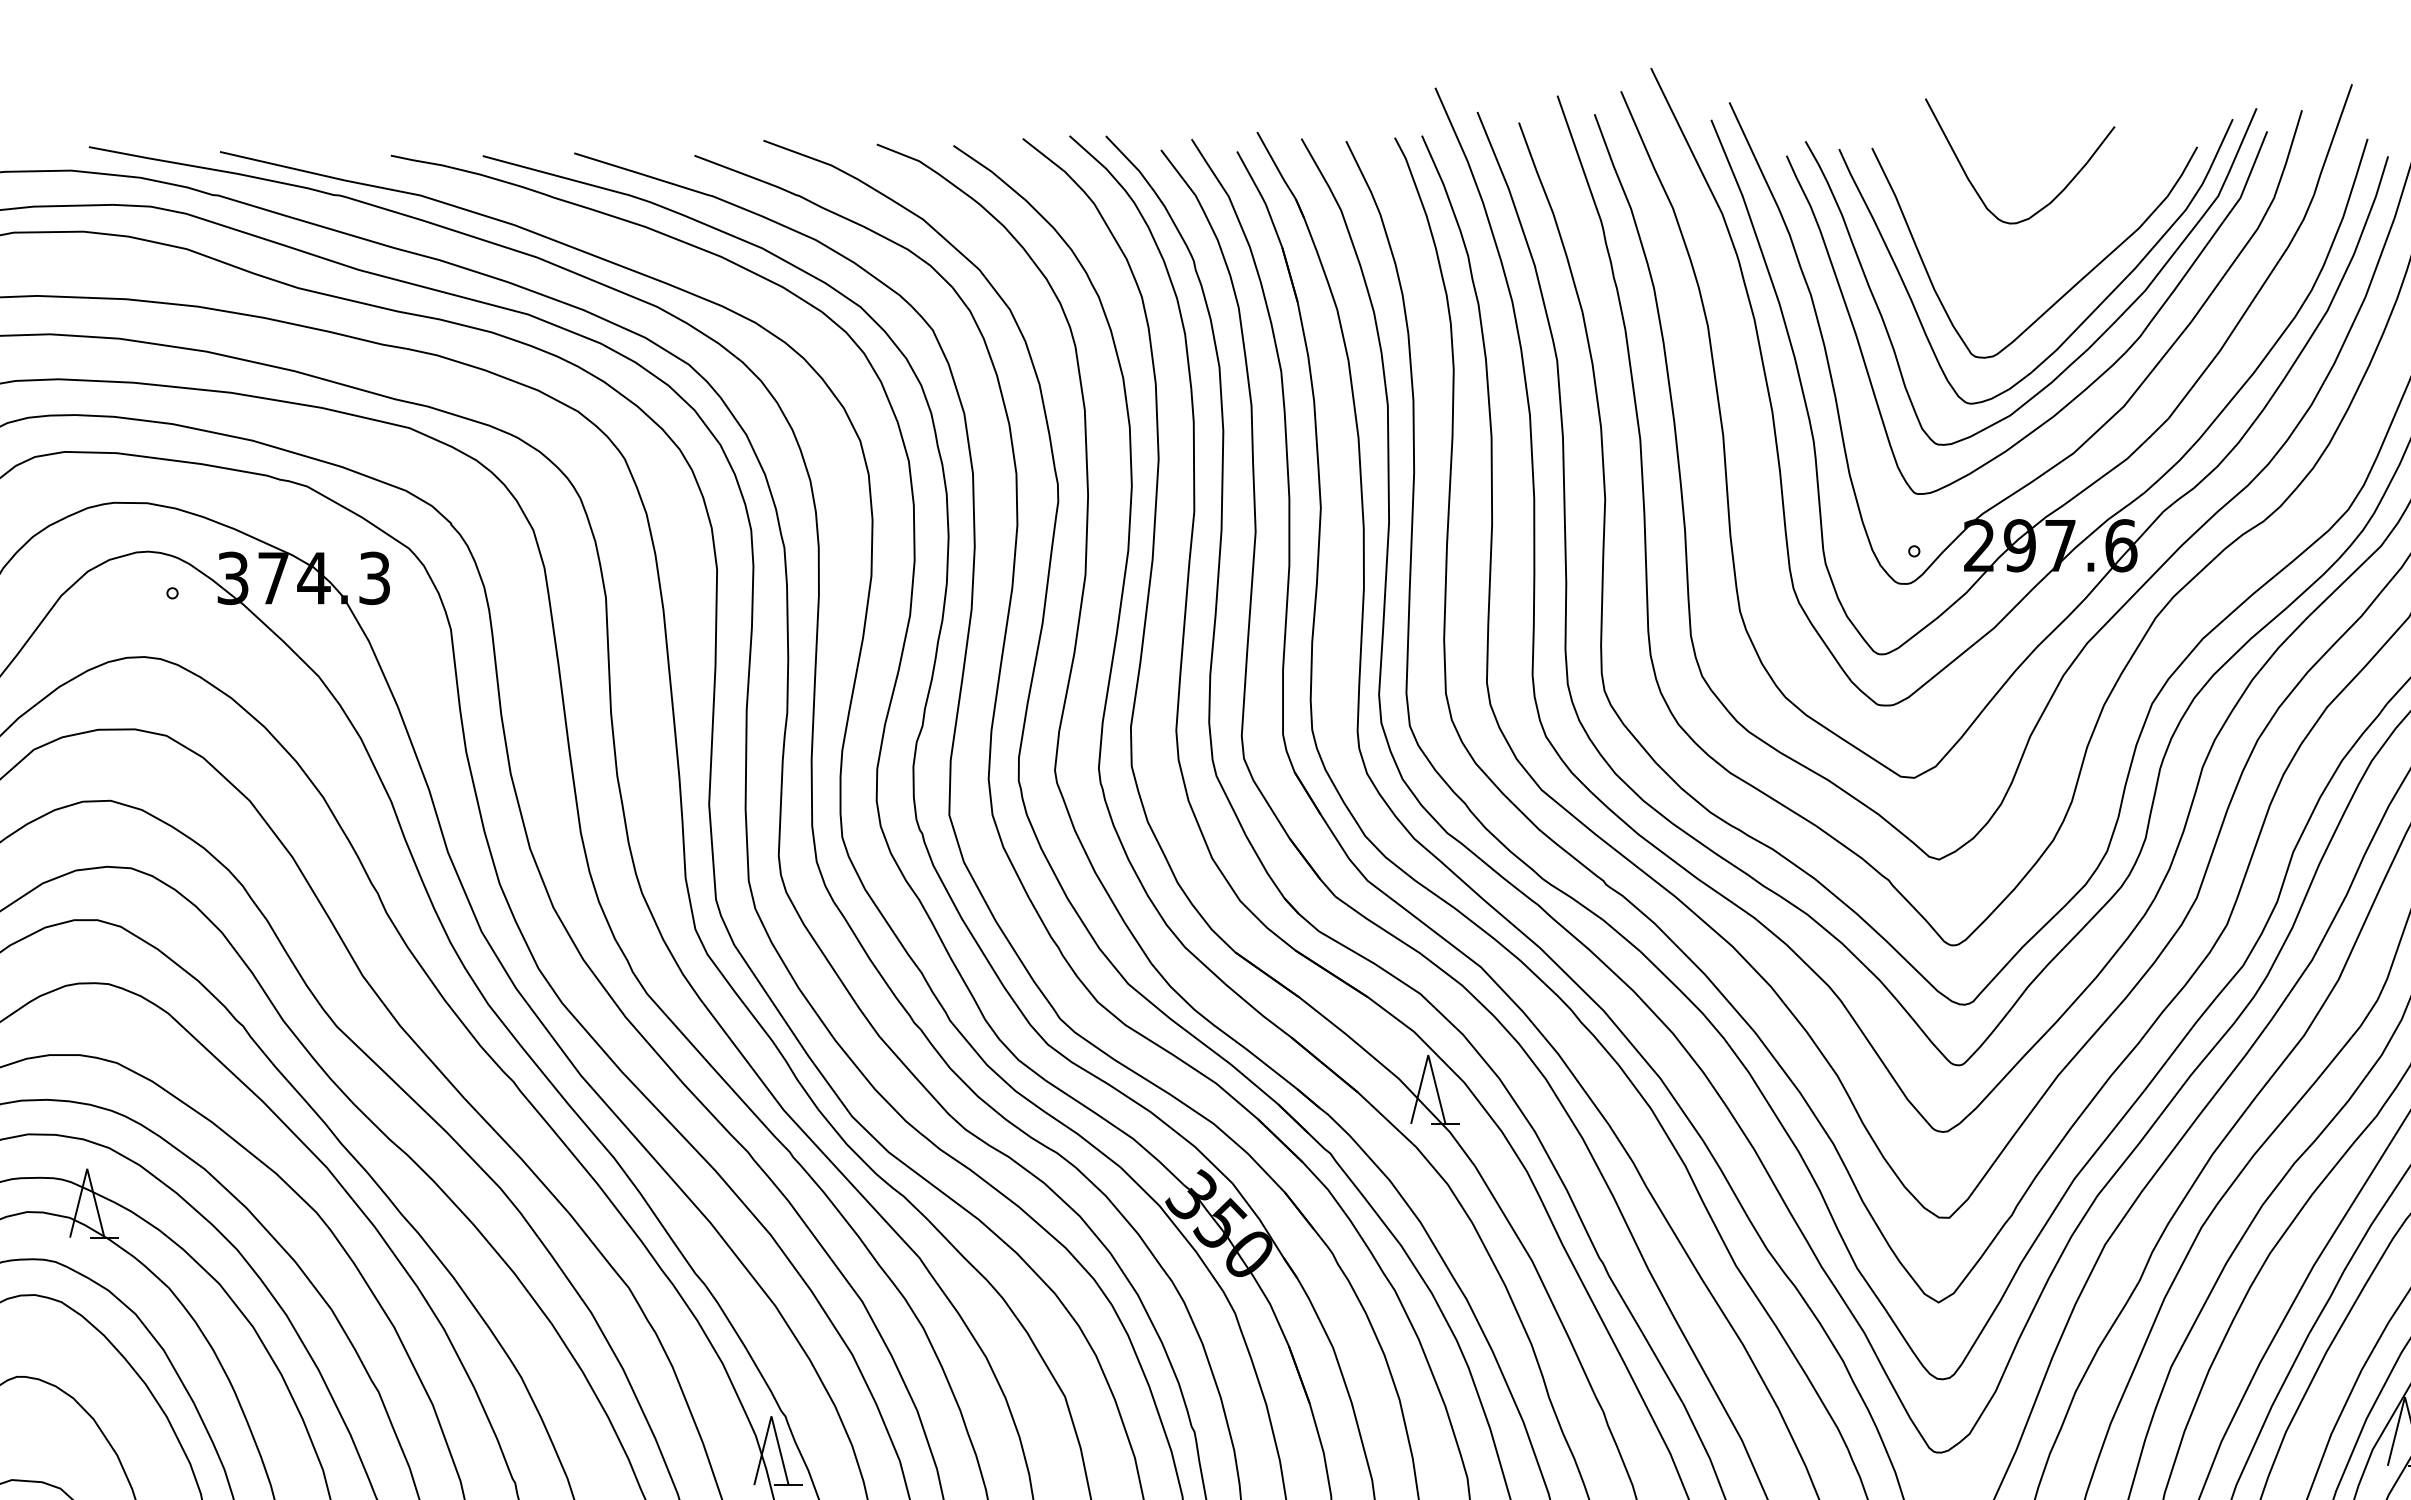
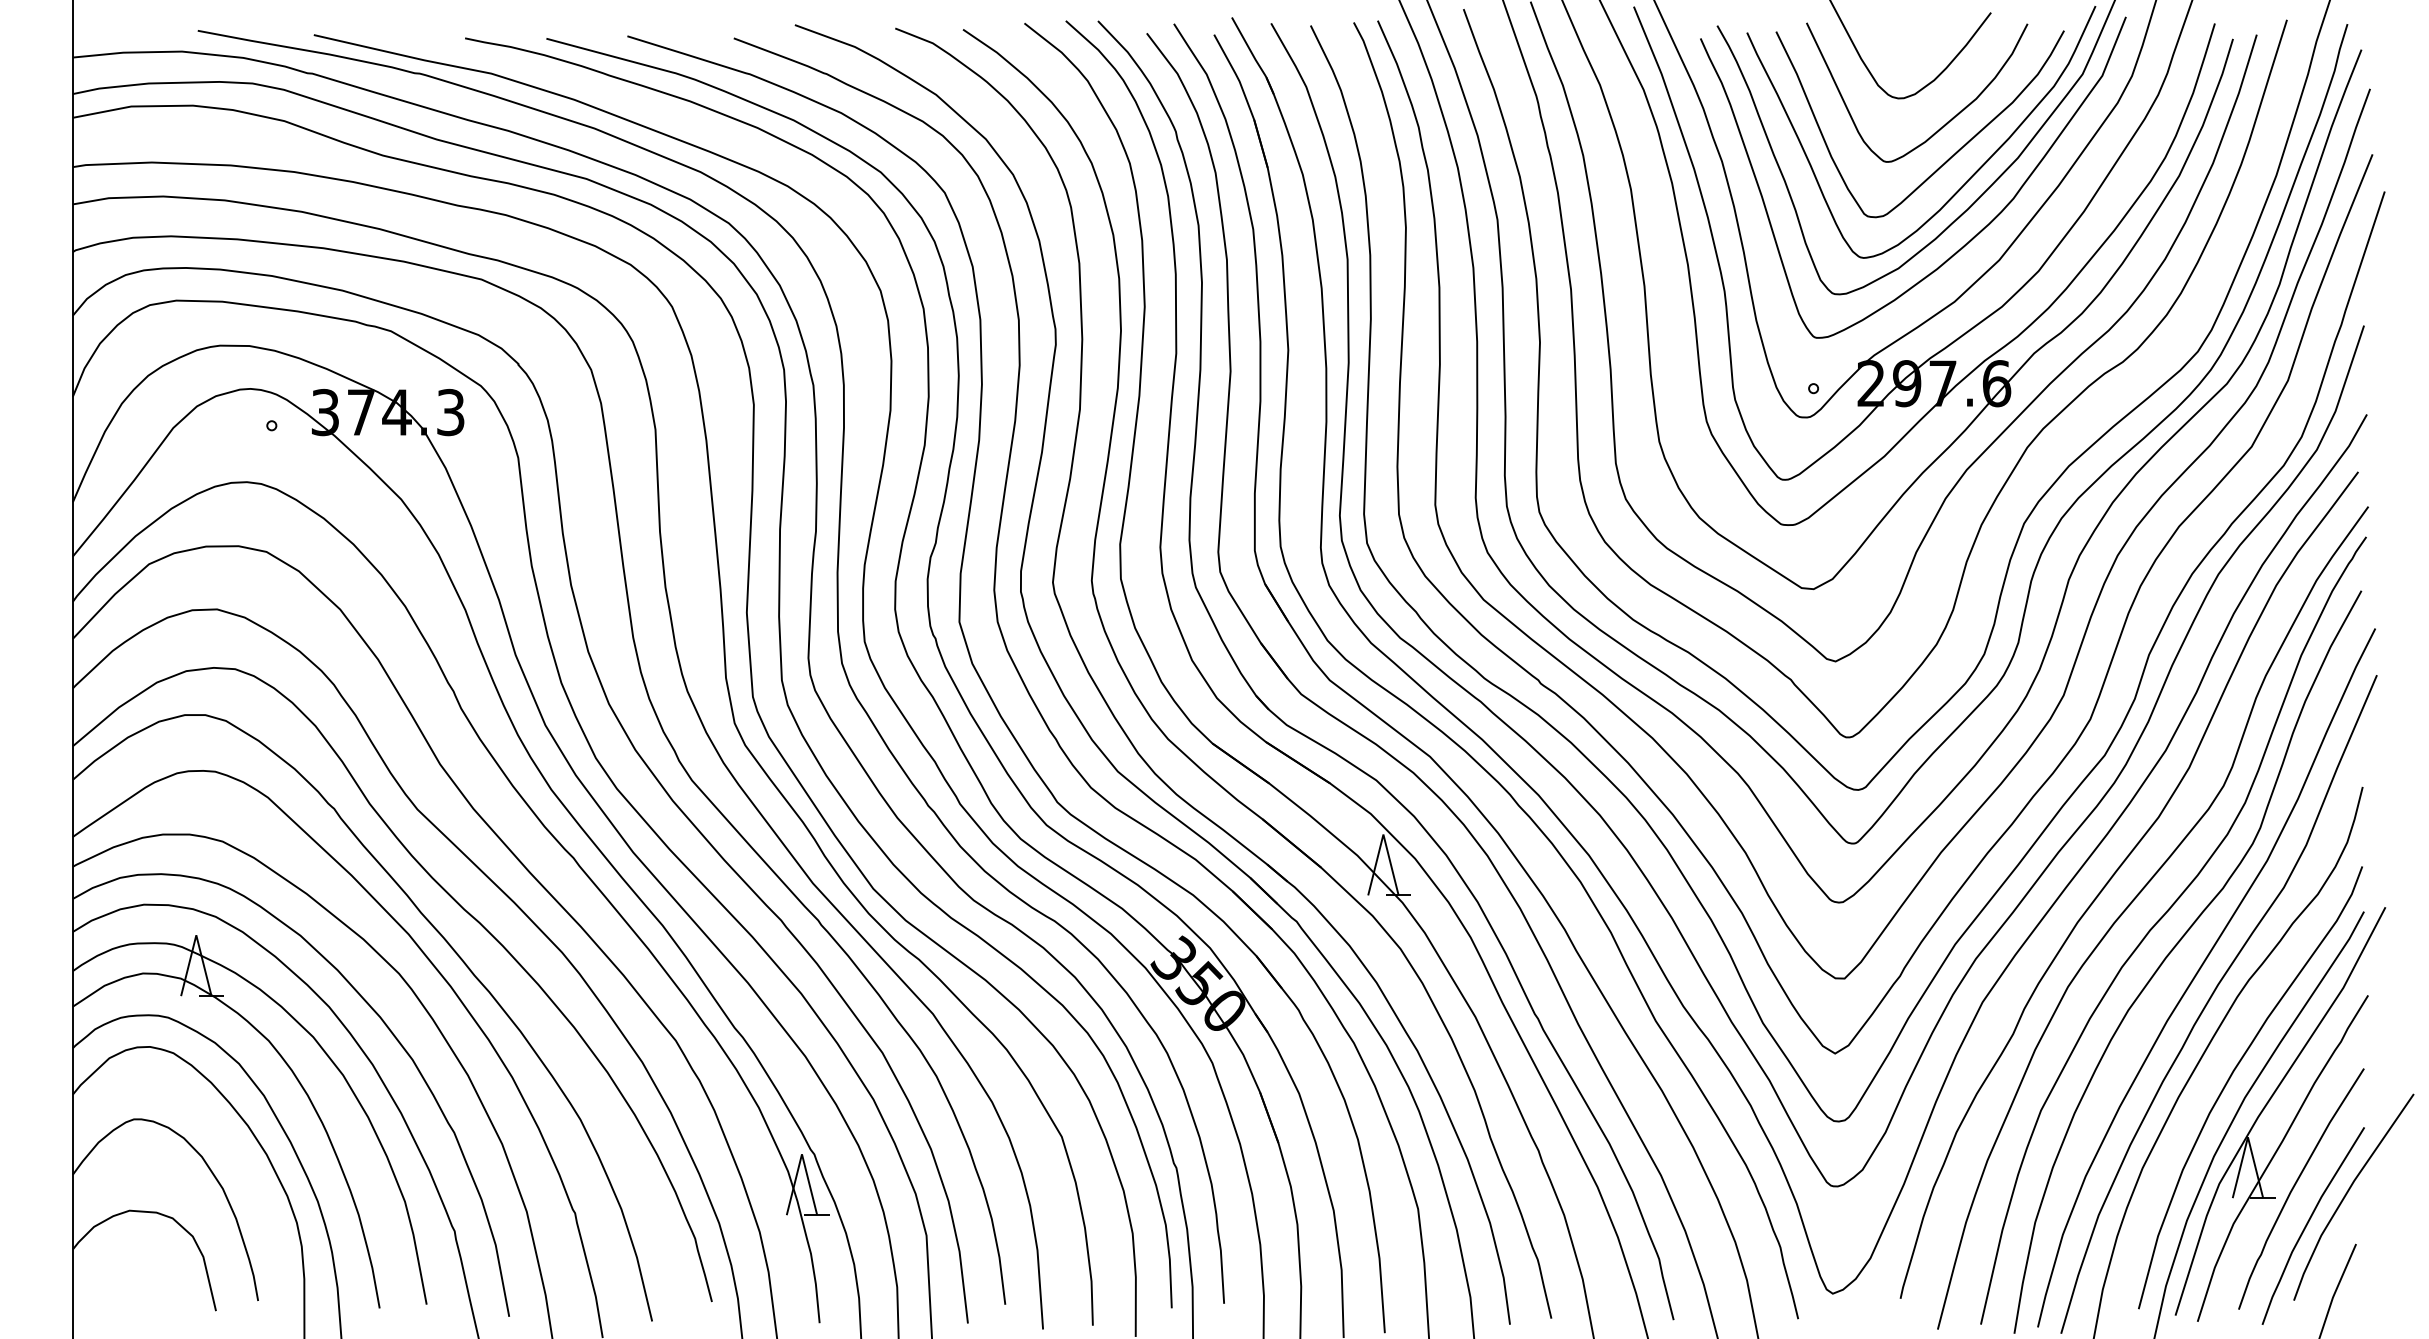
curve: (2065, 249) -> (1947, 121), added

